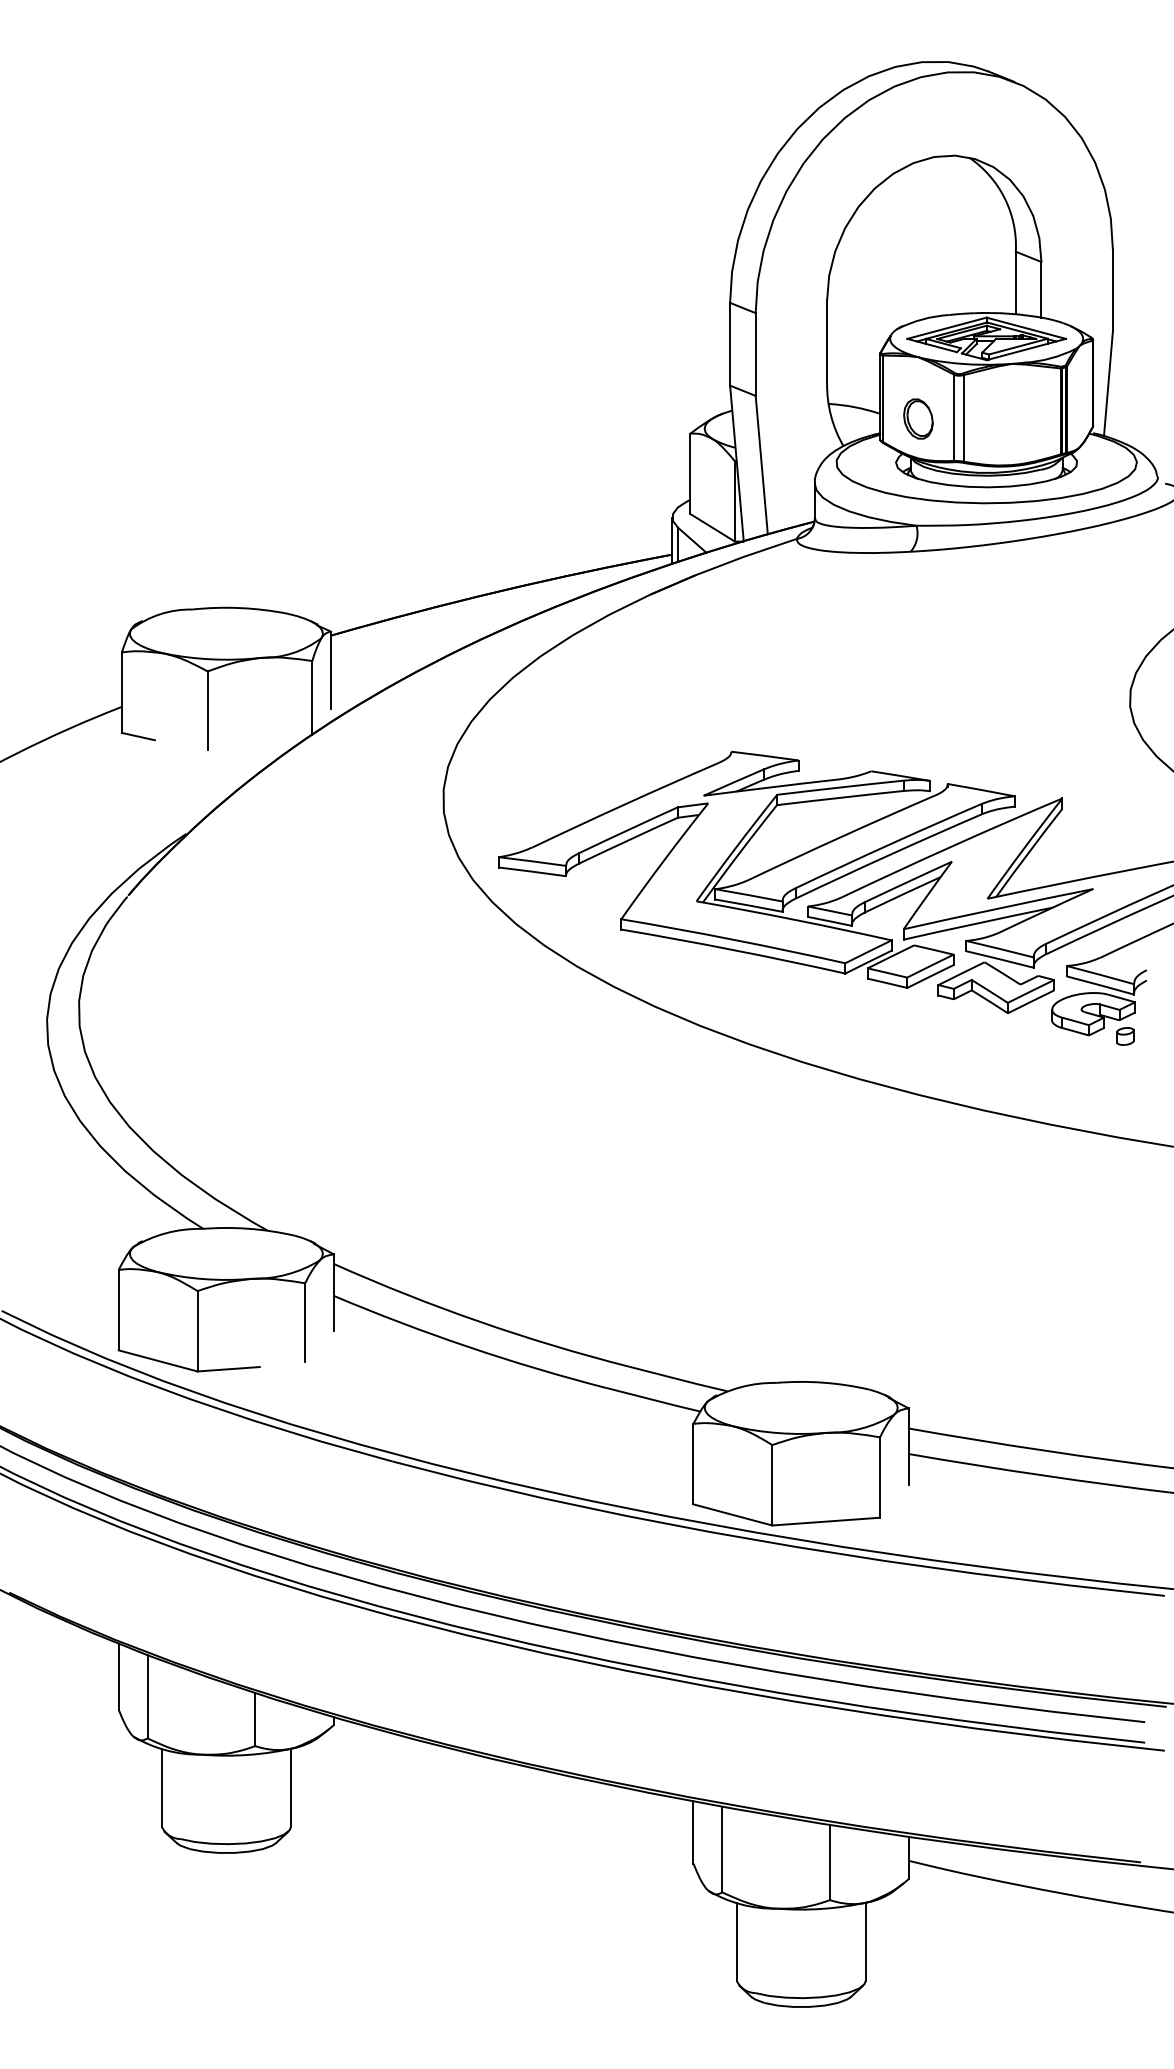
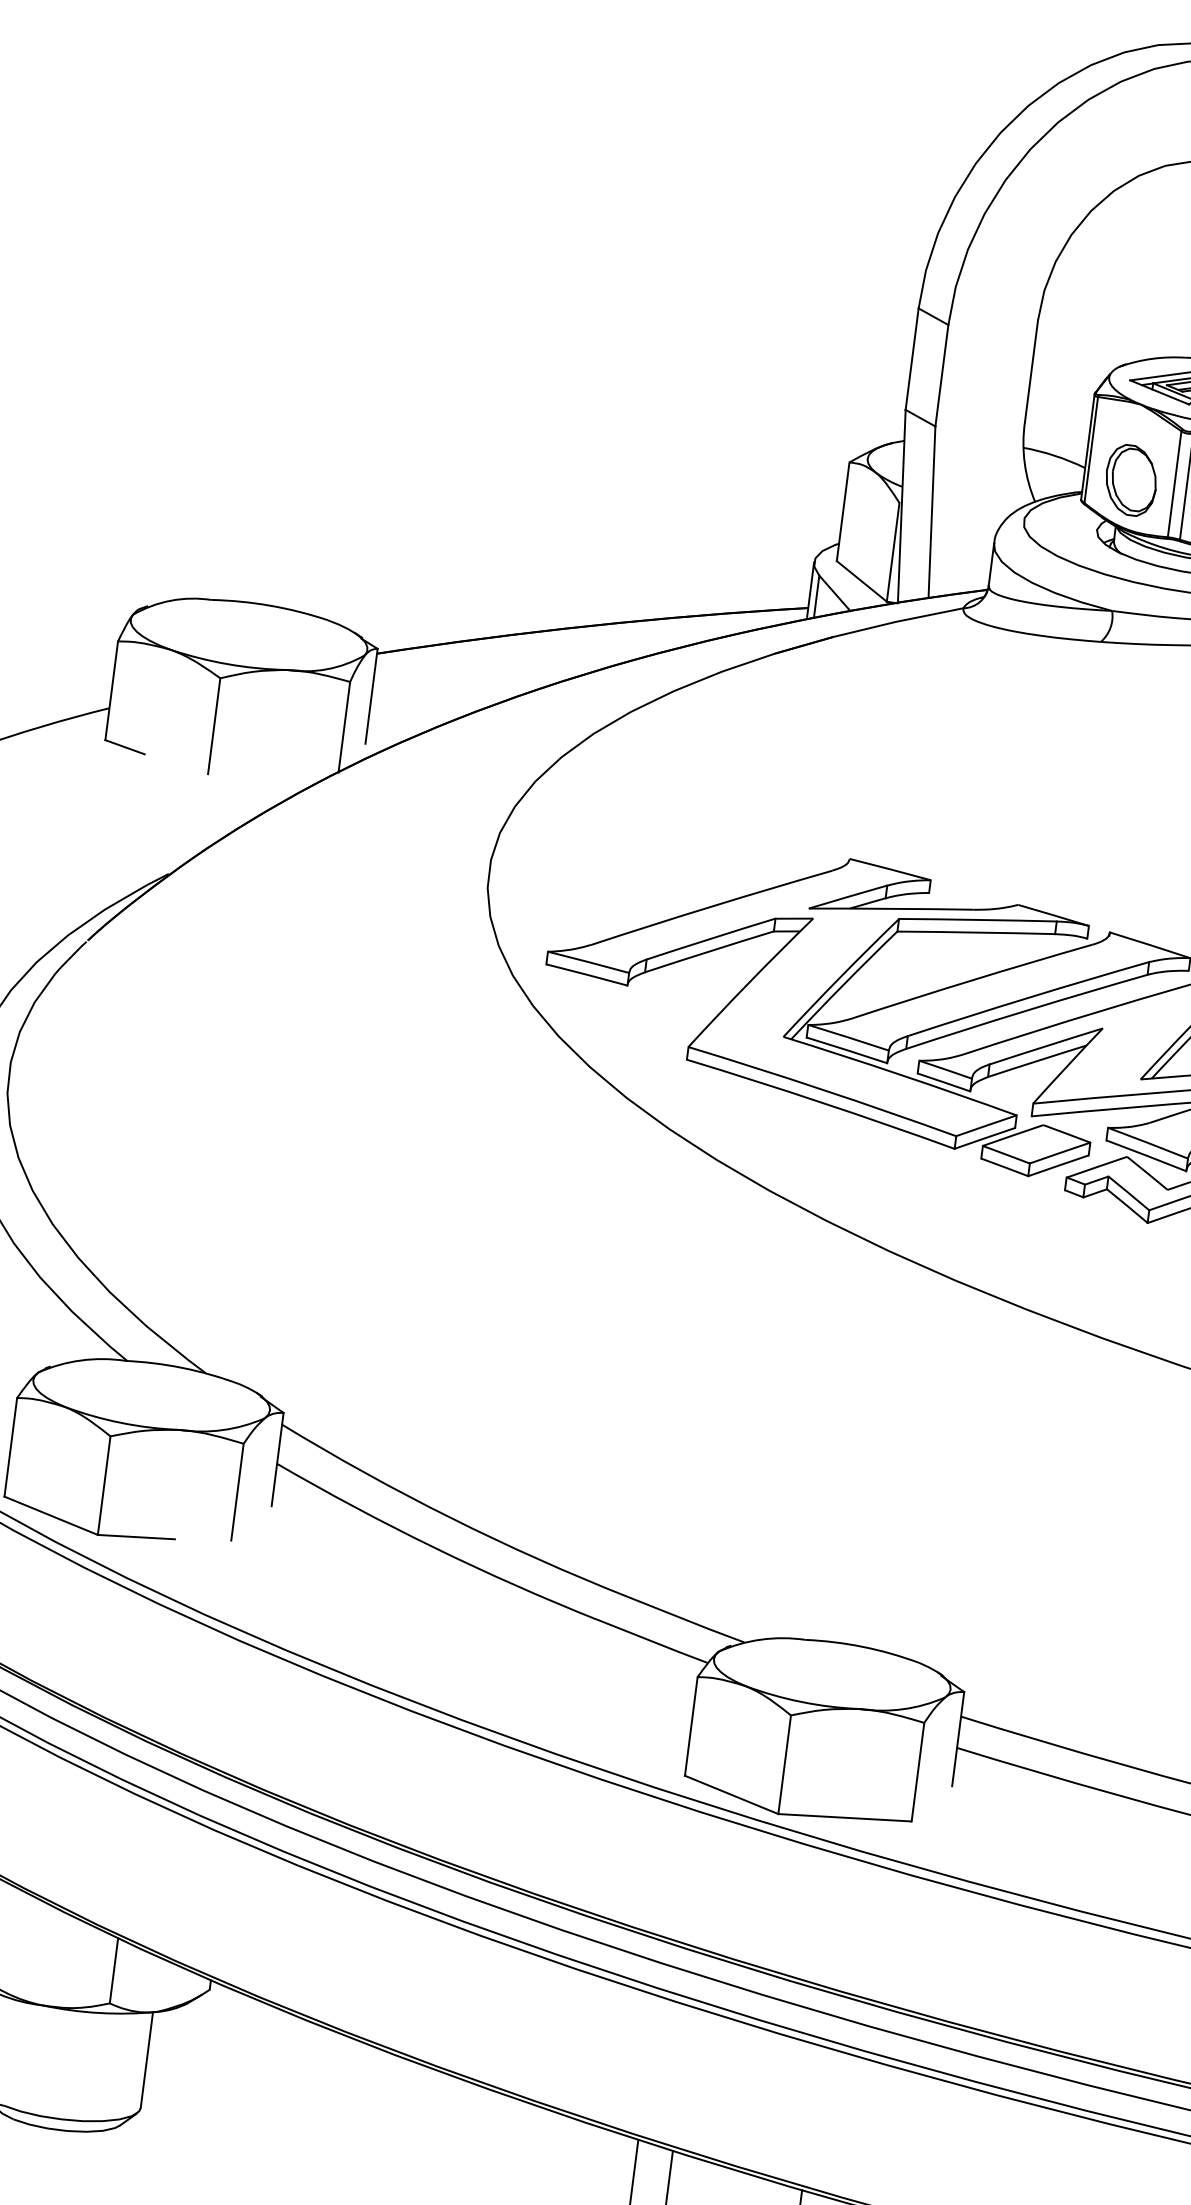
part: (918, 418) -> (1131, 479), size x1.43

